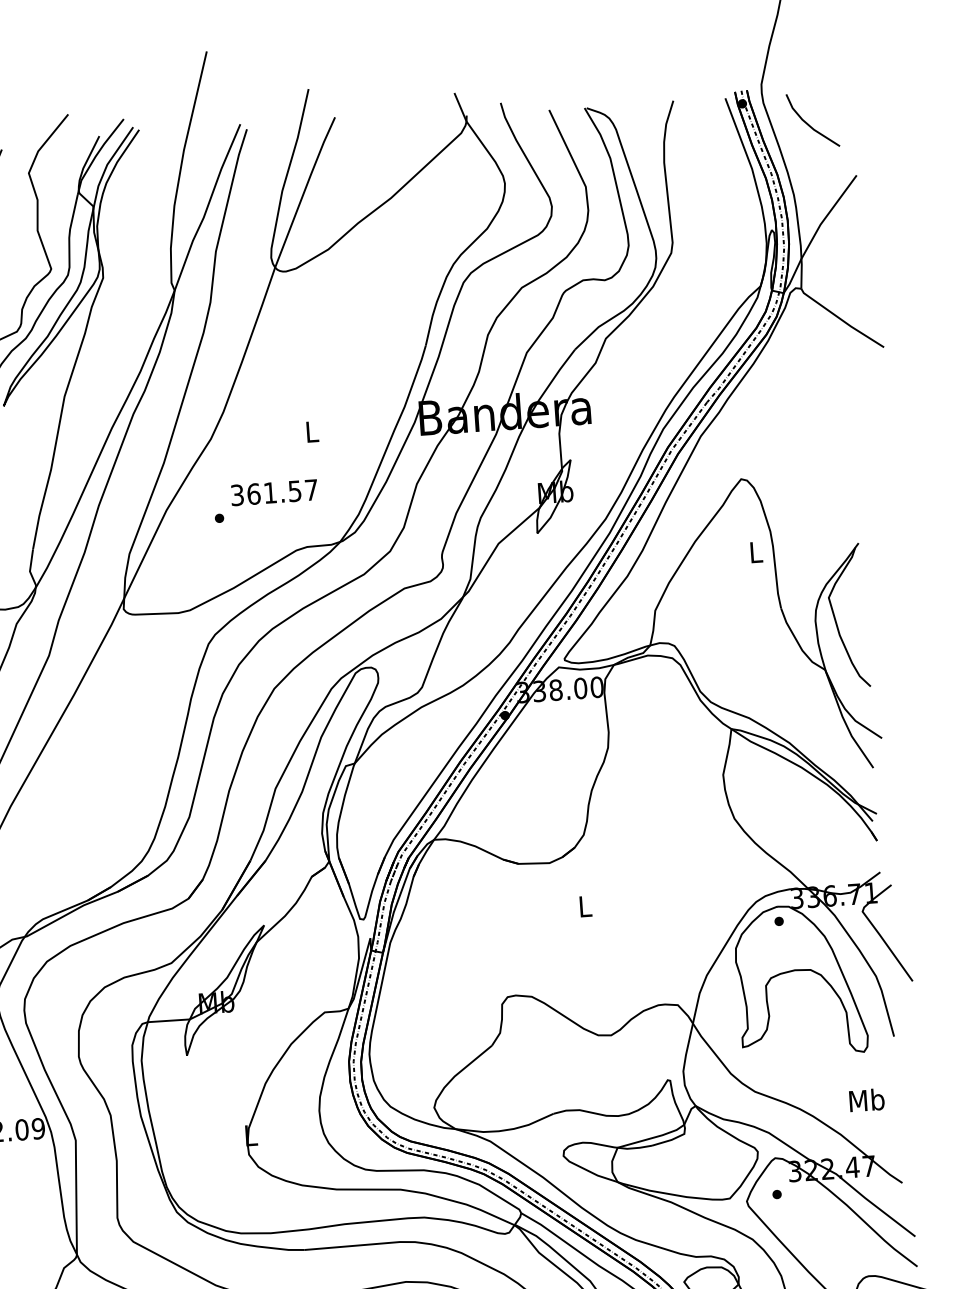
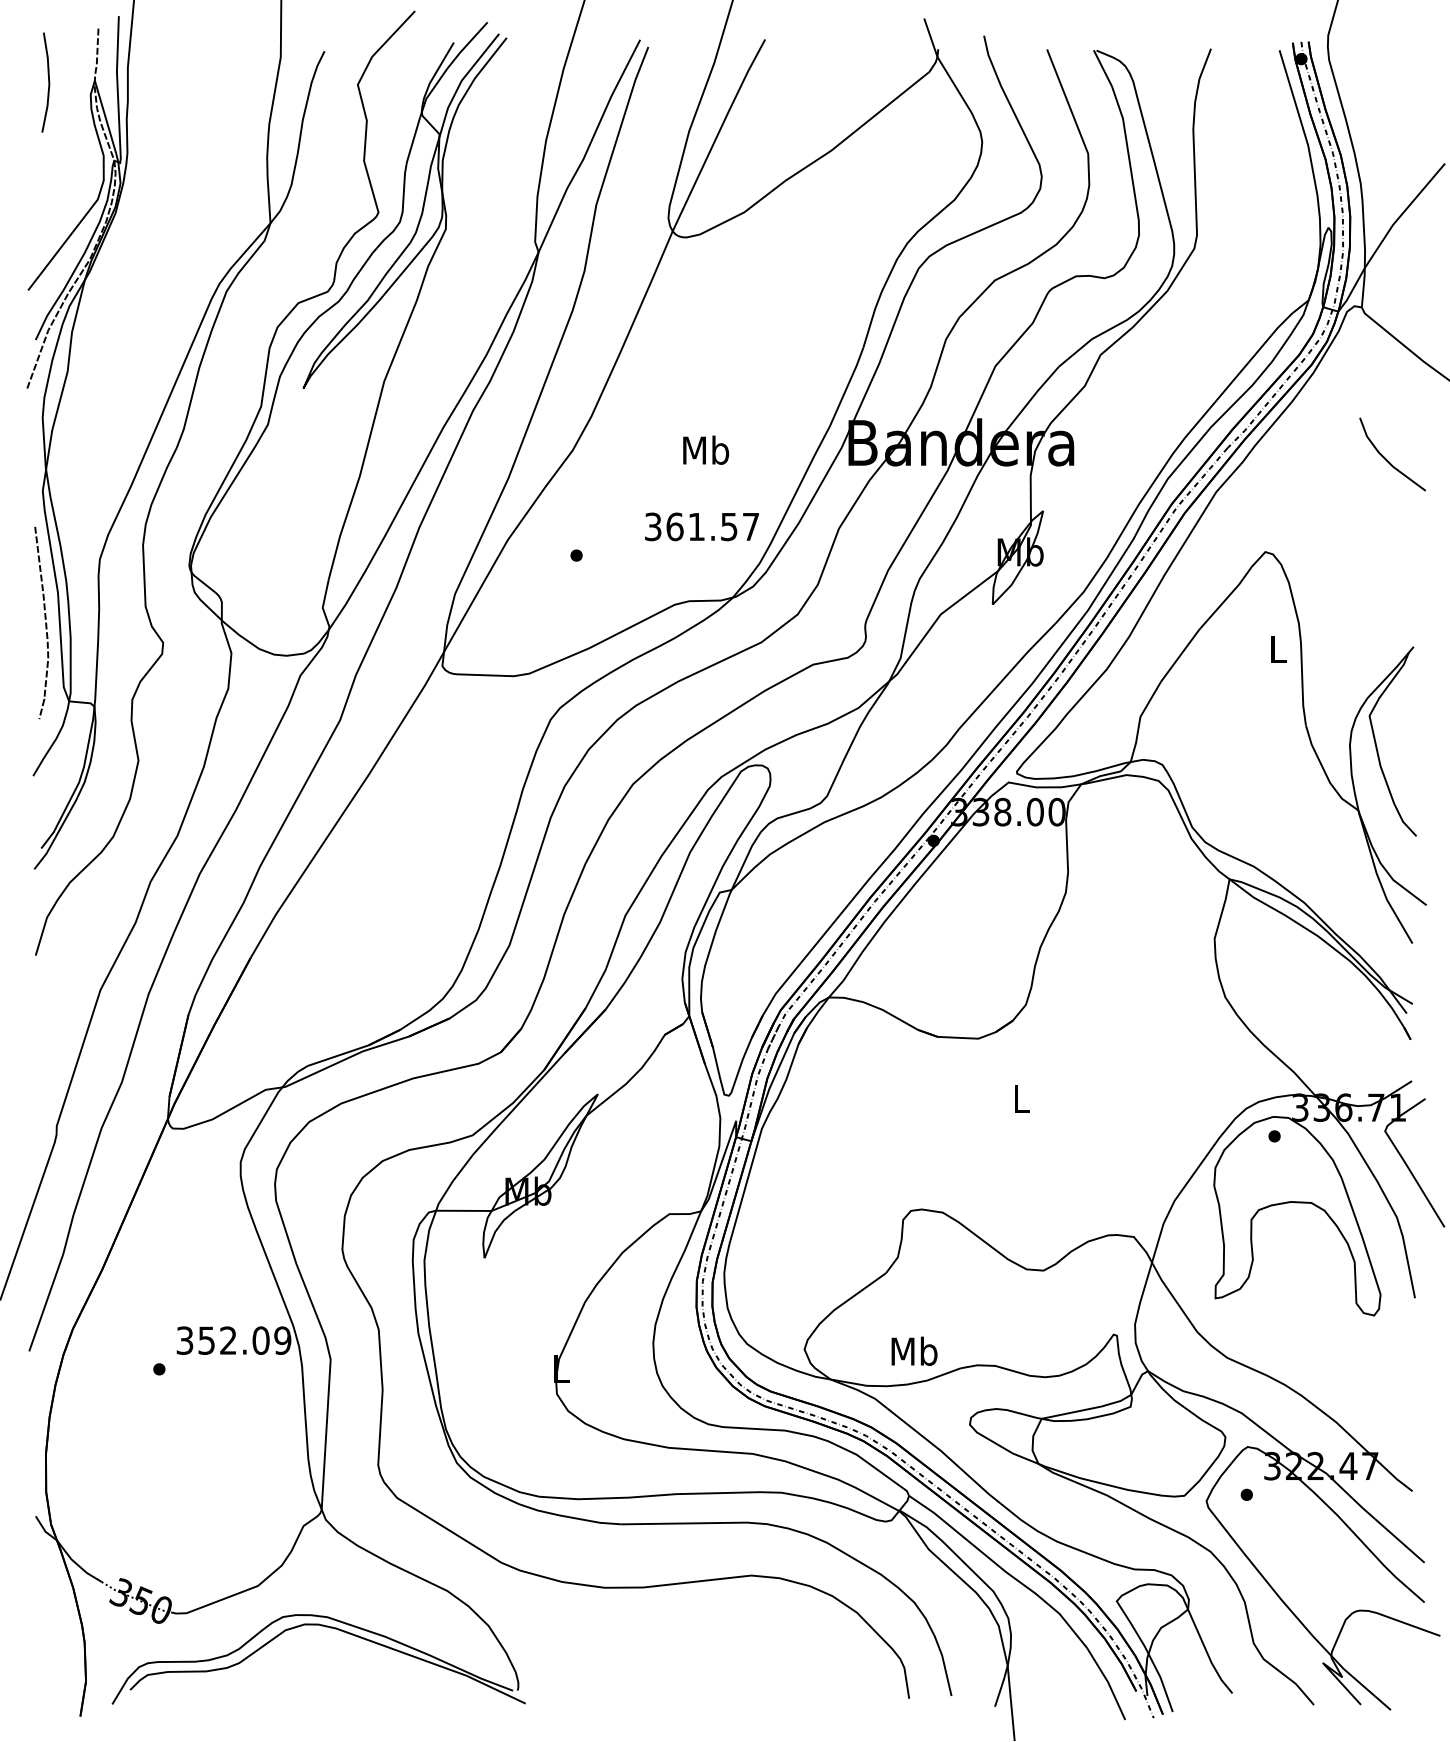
line: (809, 124) -> (1387, 459), moved
text: (312, 431) -> (706, 449), L -> Mb
text: (273, 492) -> (701, 526), moved
text: (866, 1099) -> (914, 1350), moved

